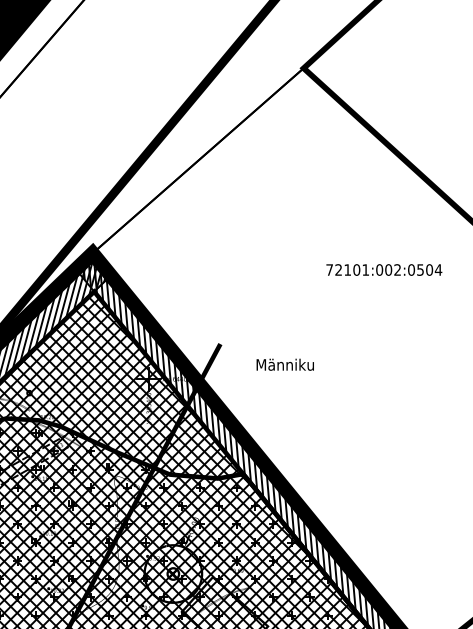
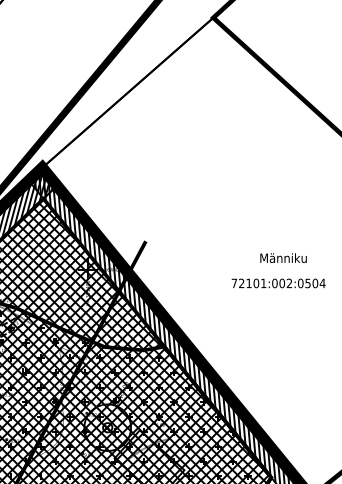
text: (384, 269) -> (278, 283), moved
text: (284, 364) -> (282, 257), moved

